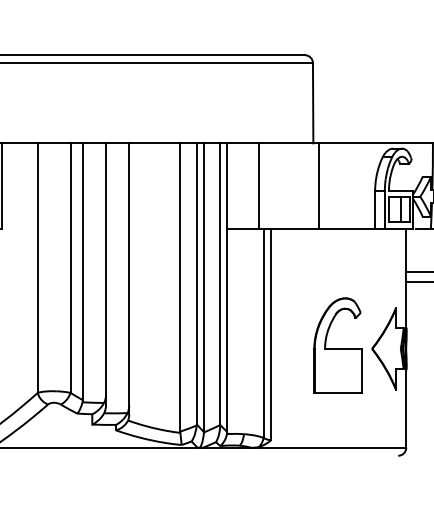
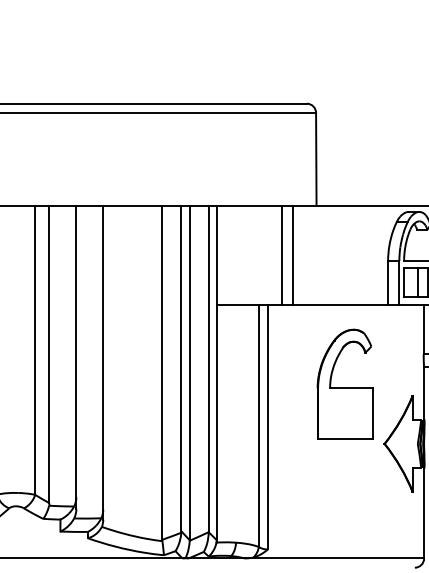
line: (259, 185) -> (281, 254), moved
line: (319, 185) -> (293, 254), moved
part: (337, 345) -> (344, 384), moved

